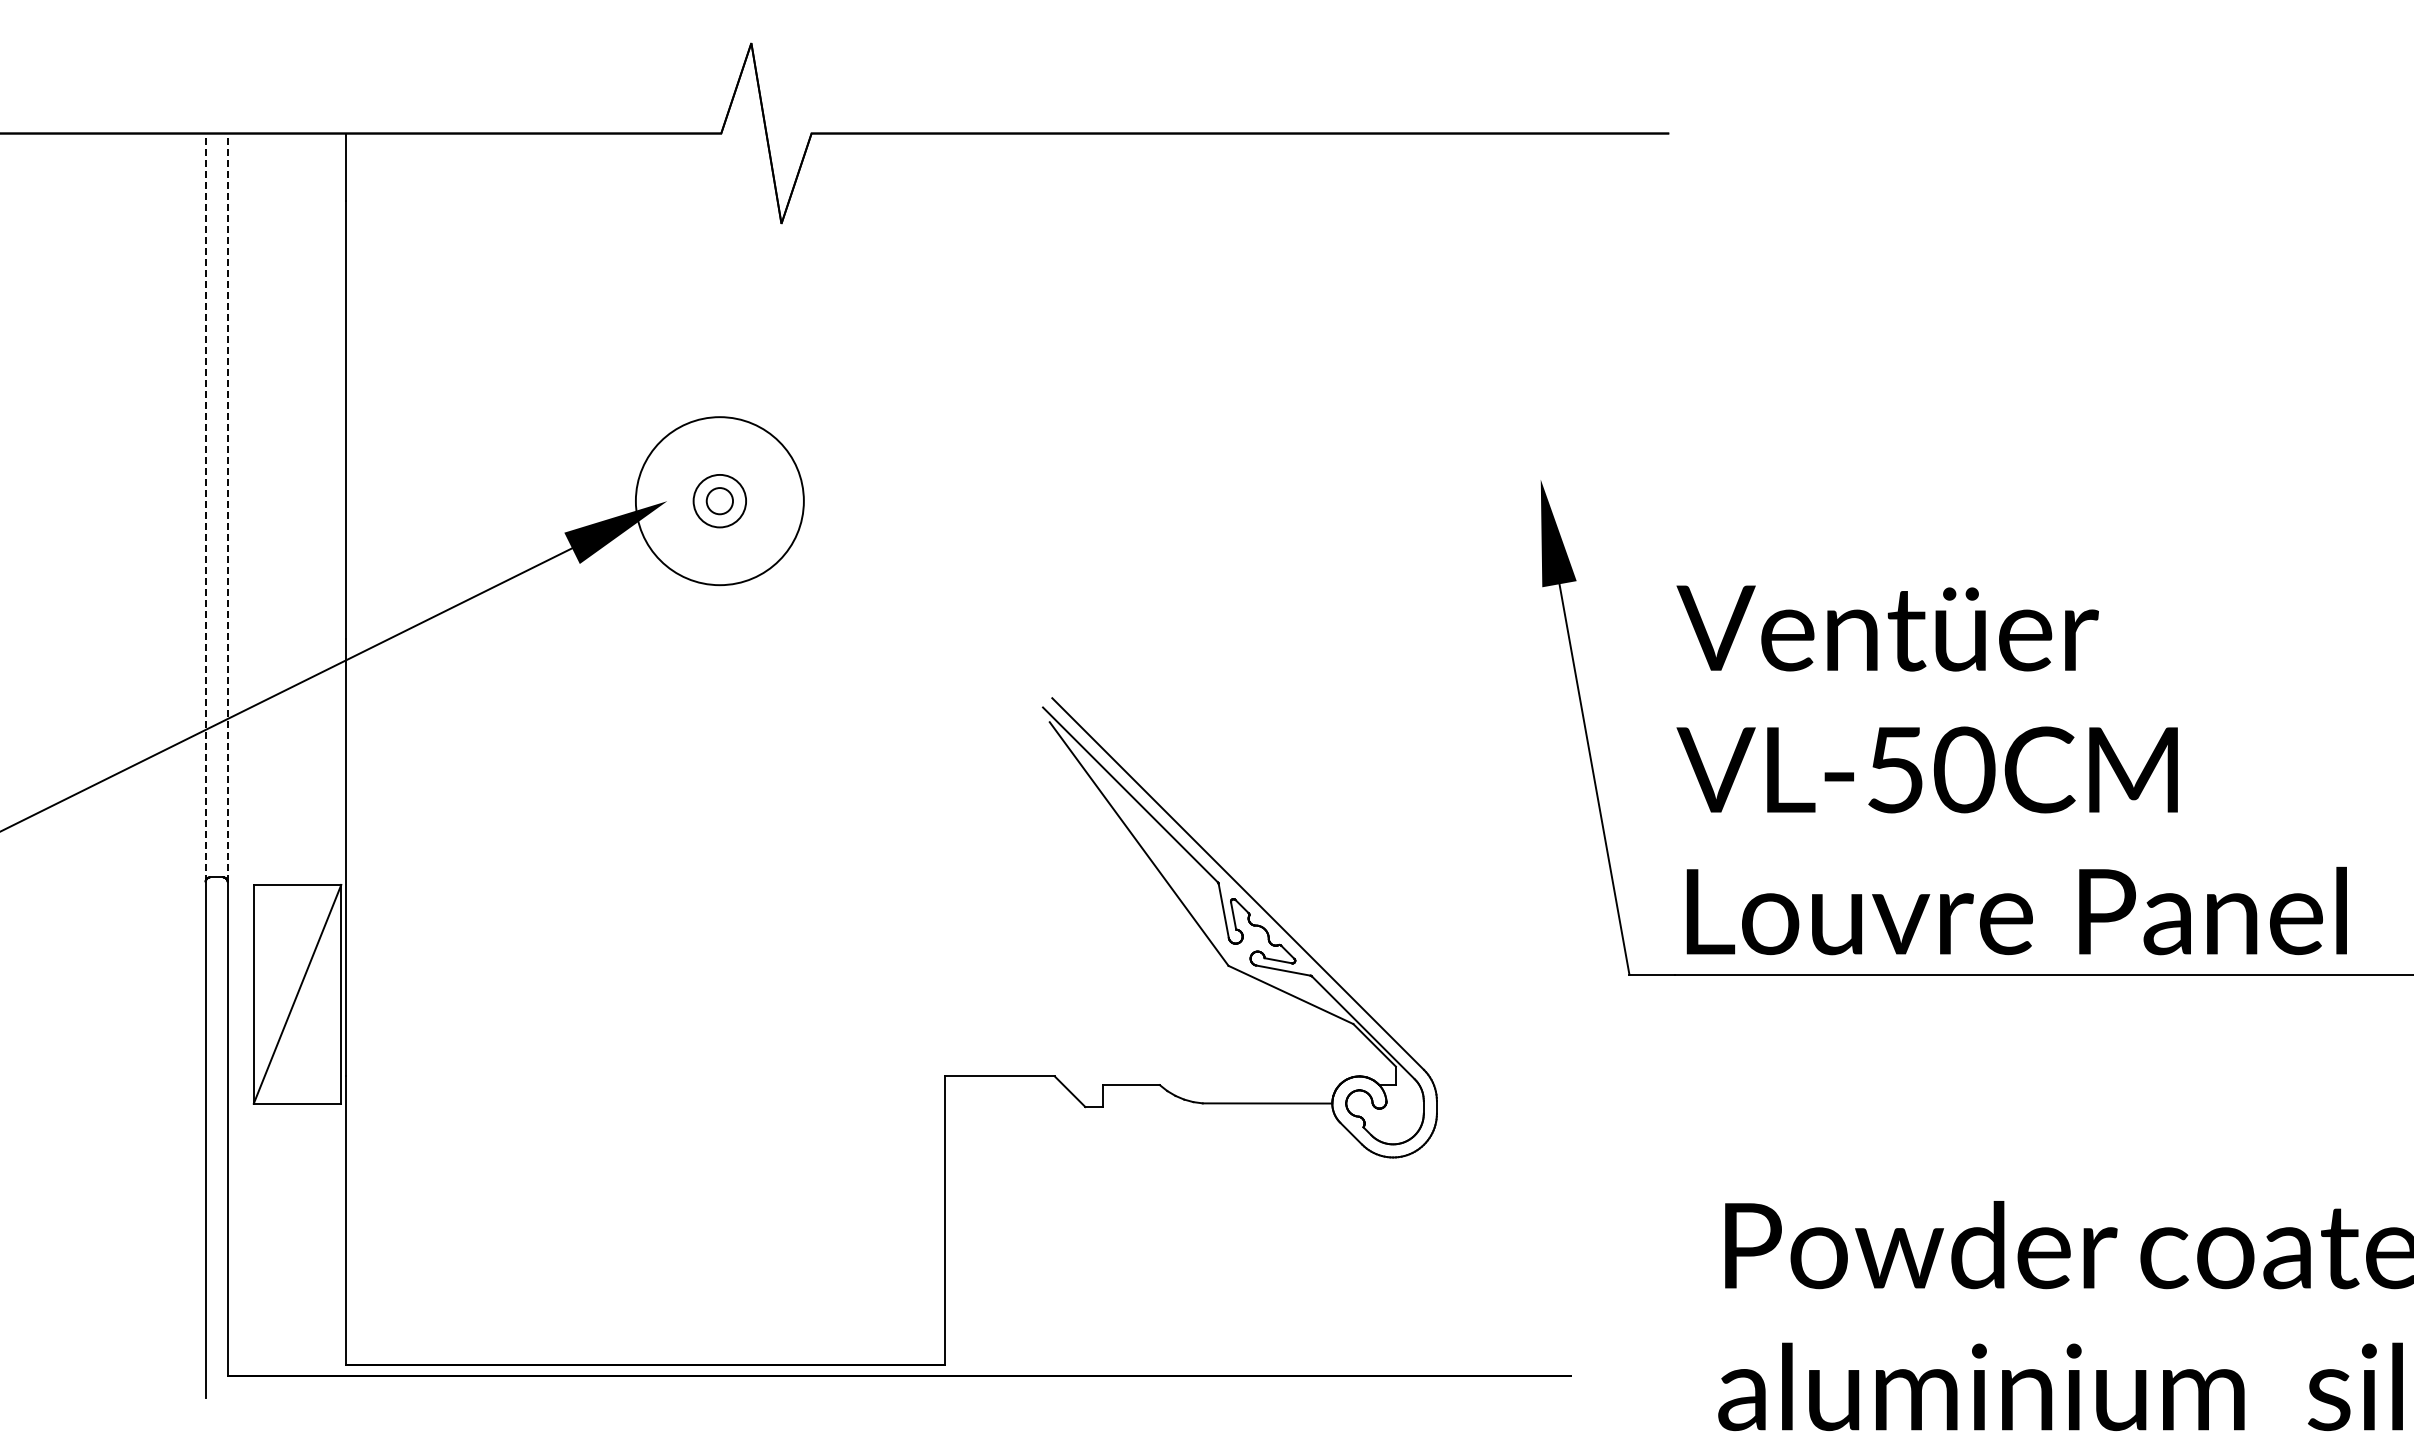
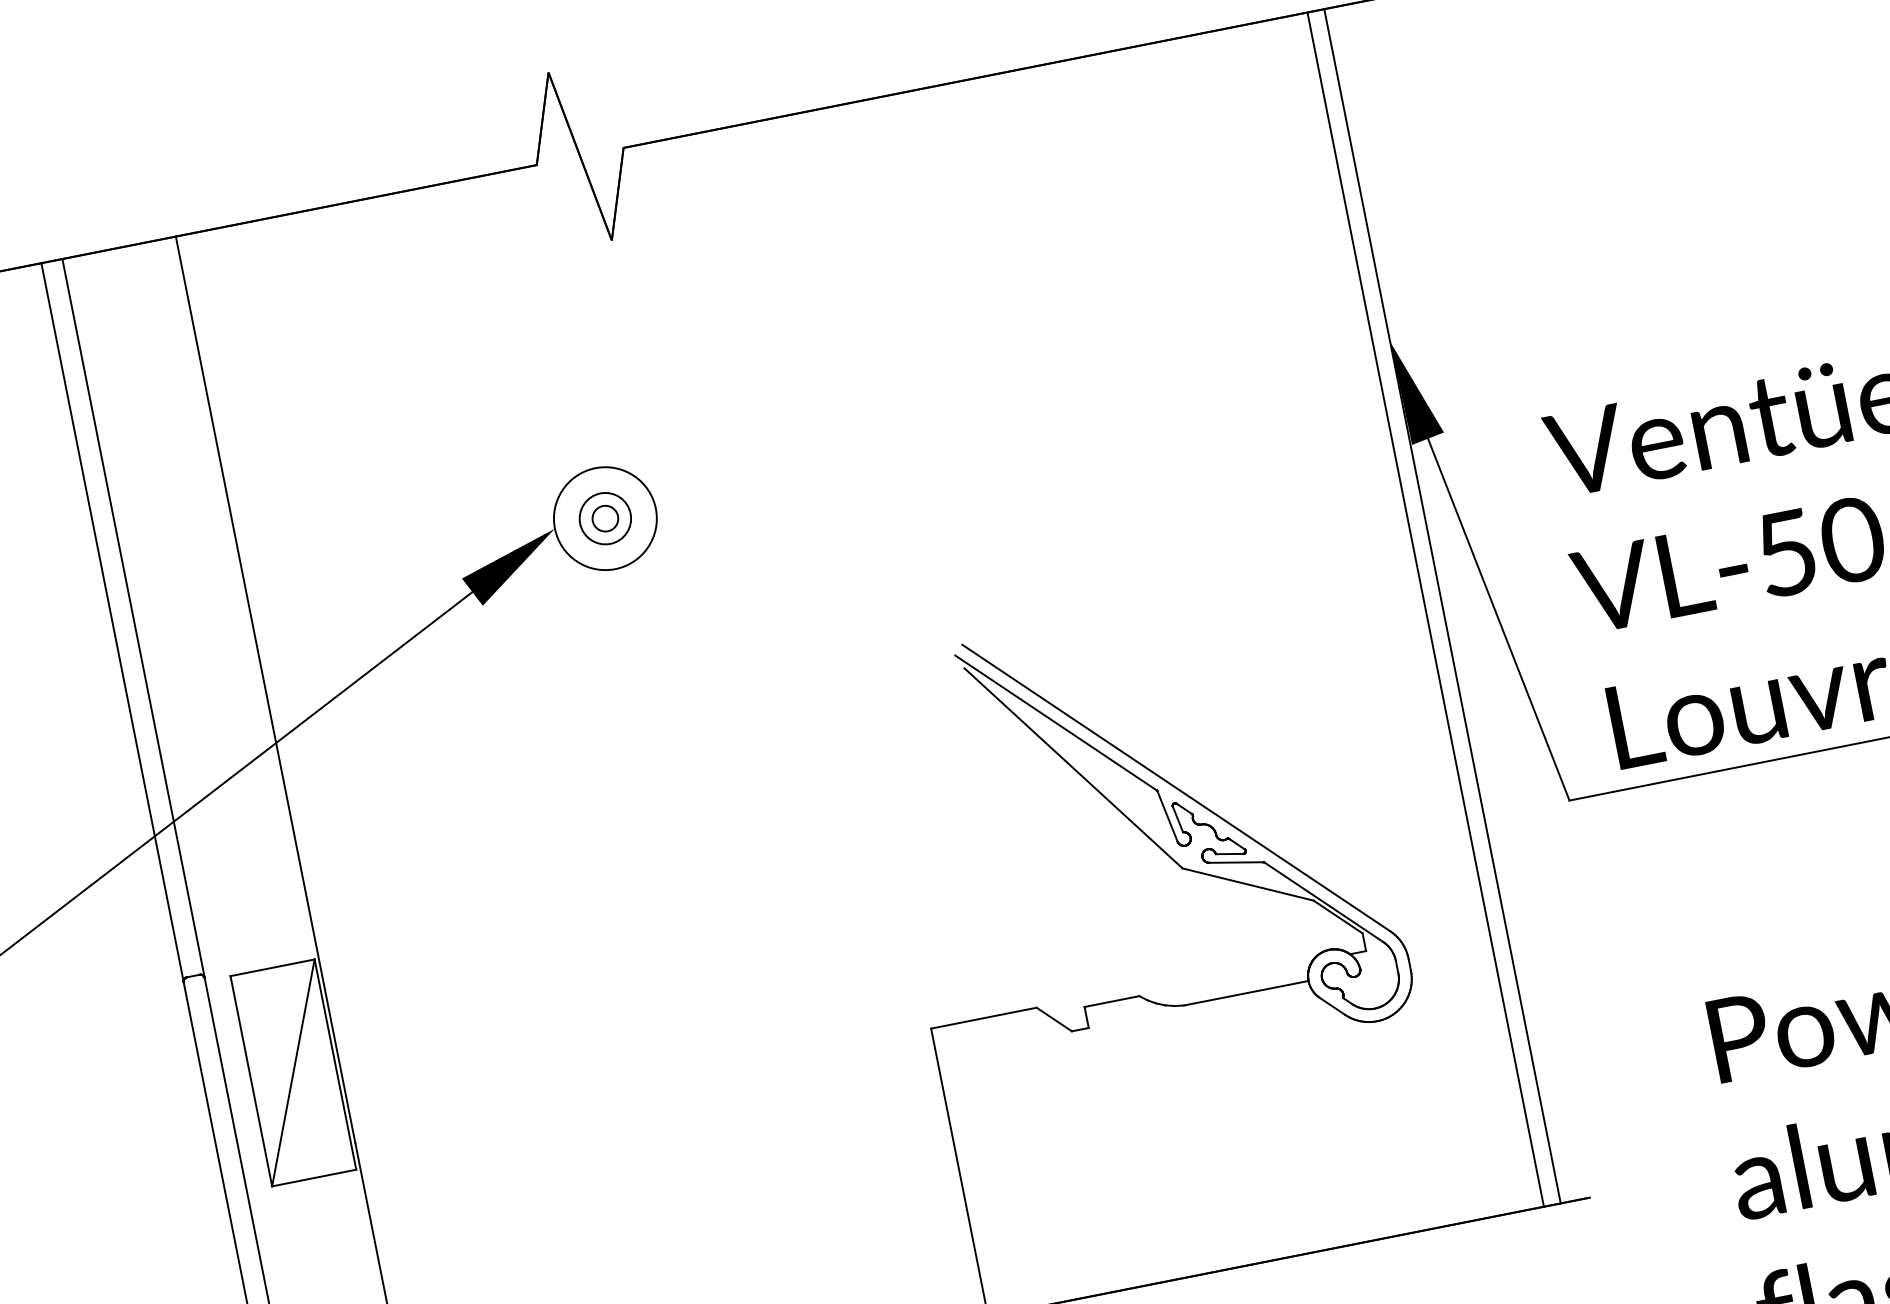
circle: (719, 500) -> (604, 518), size x0.62
line: (205, 507) -> (112, 622), dashed -> solid
line: (227, 507) -> (133, 618), dashed -> solid
line: (1523, 754) -> (1425, 609), added
line: (1540, 754) -> (1442, 605), added

